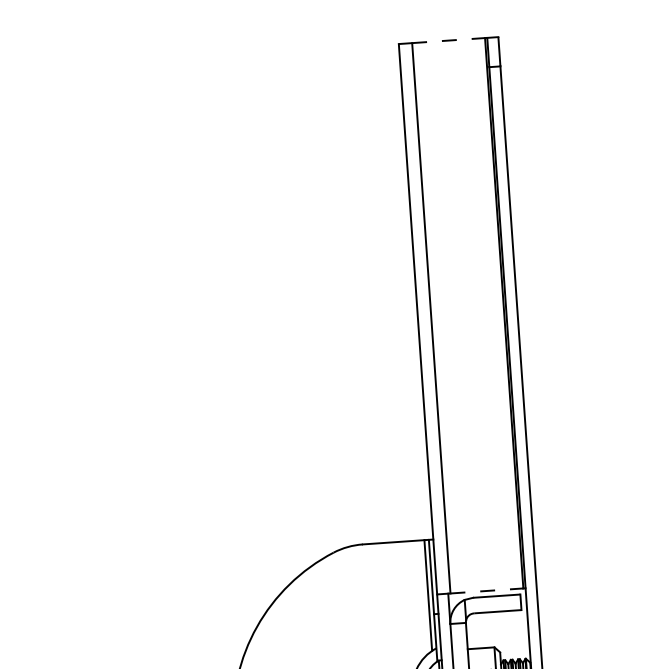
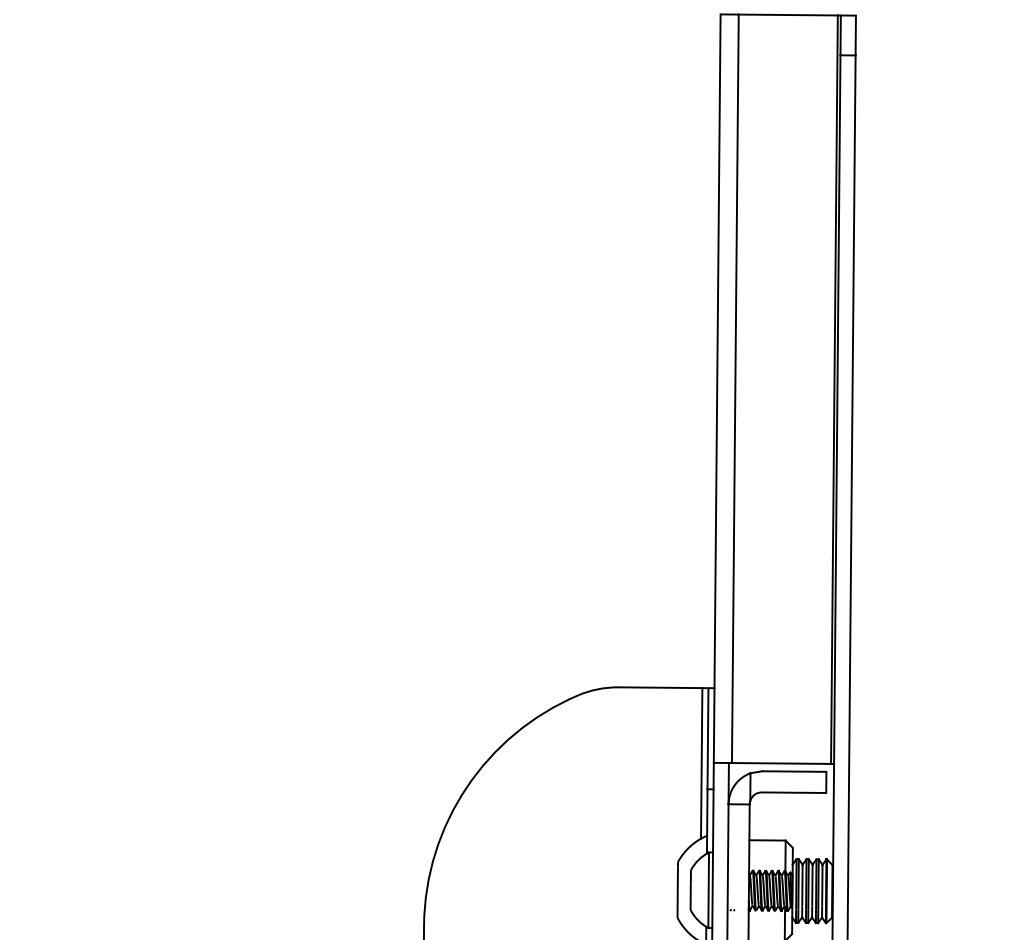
line: (448, 40) -> (788, 15), dashed -> solid
line: (486, 590) -> (781, 763), dashed -> solid

